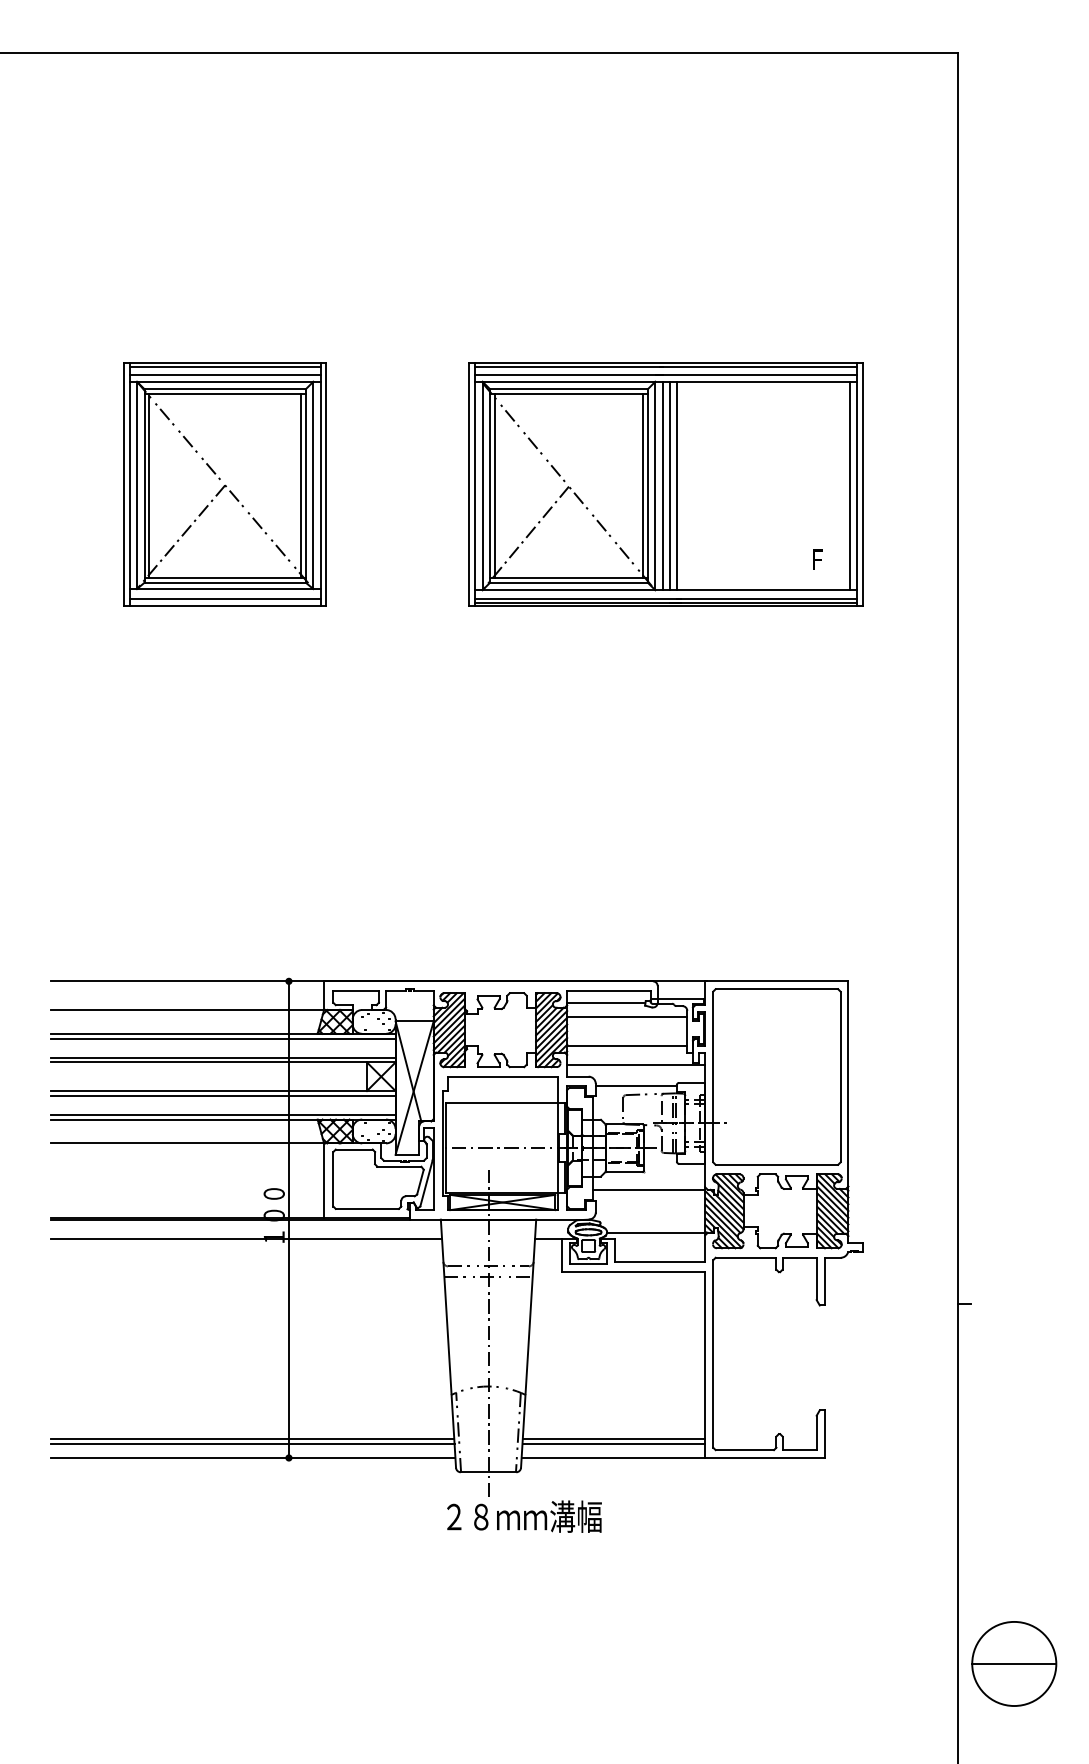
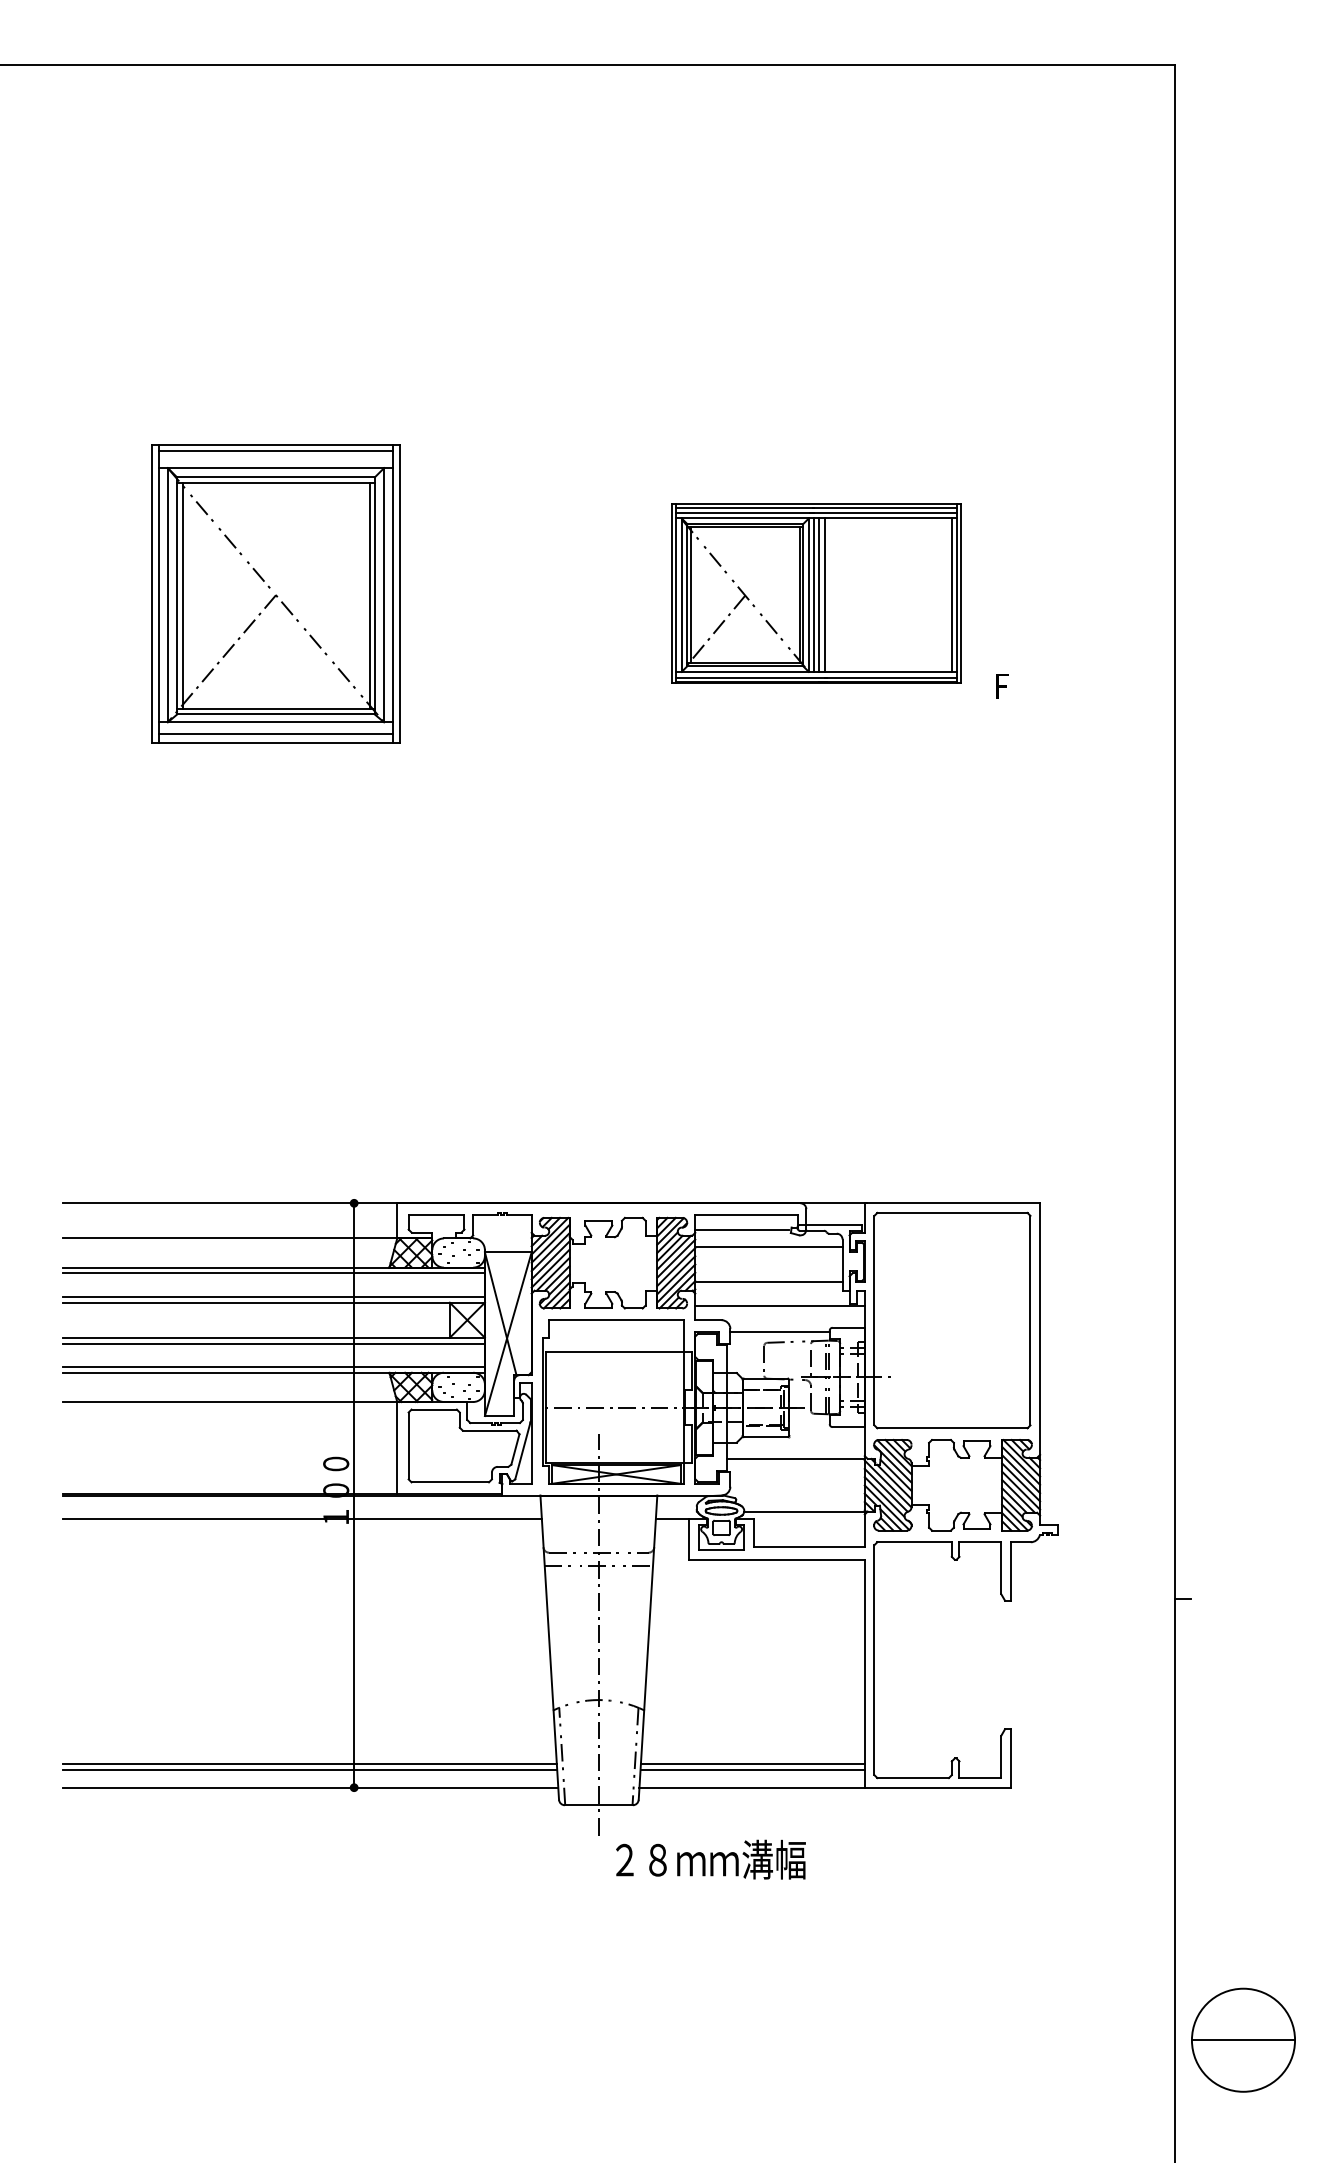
line: (224, 374) -> (275, 459), removed
part: (666, 483) -> (816, 593), size x0.6
text: (524, 1516) -> (710, 1859), moved

